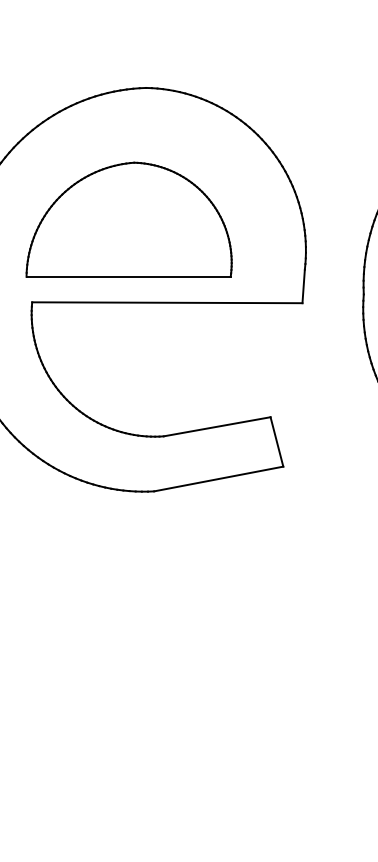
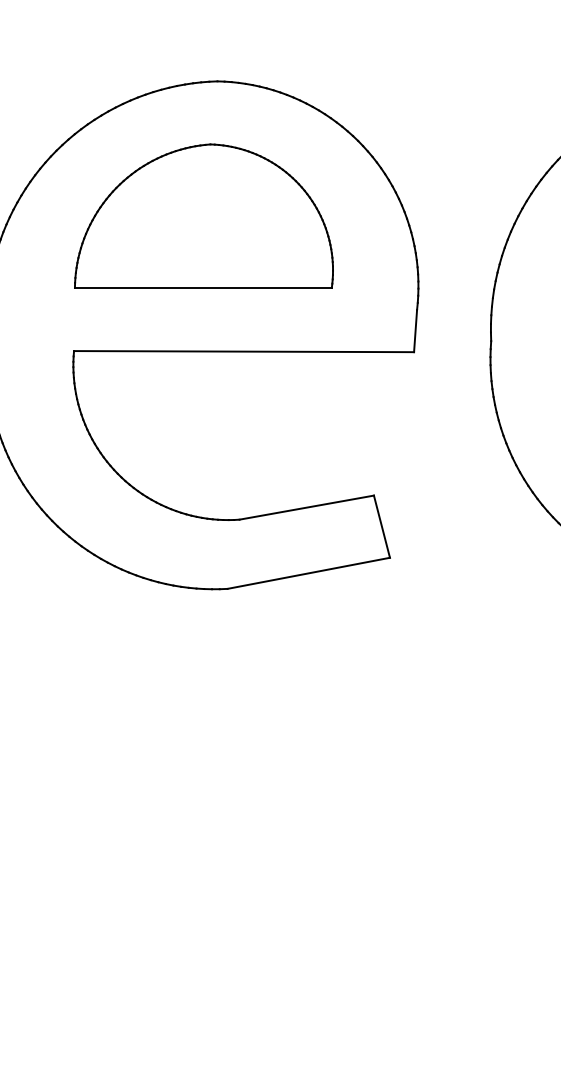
part: (128, 219) -> (203, 215), moved

